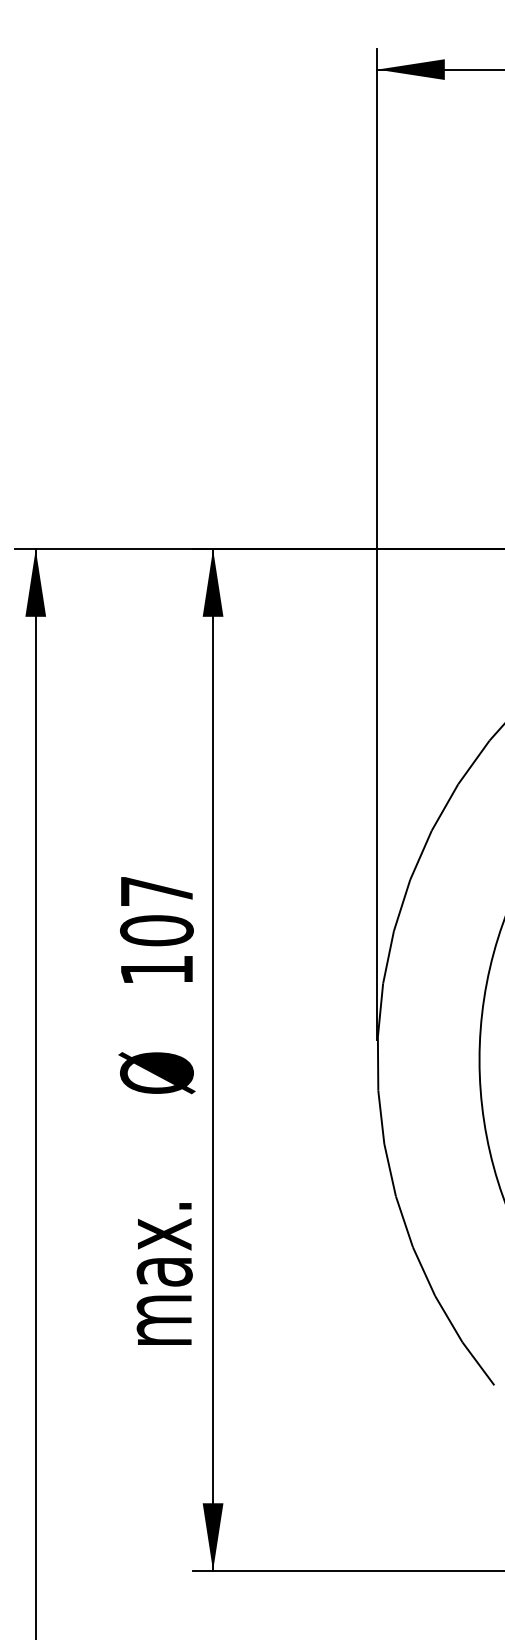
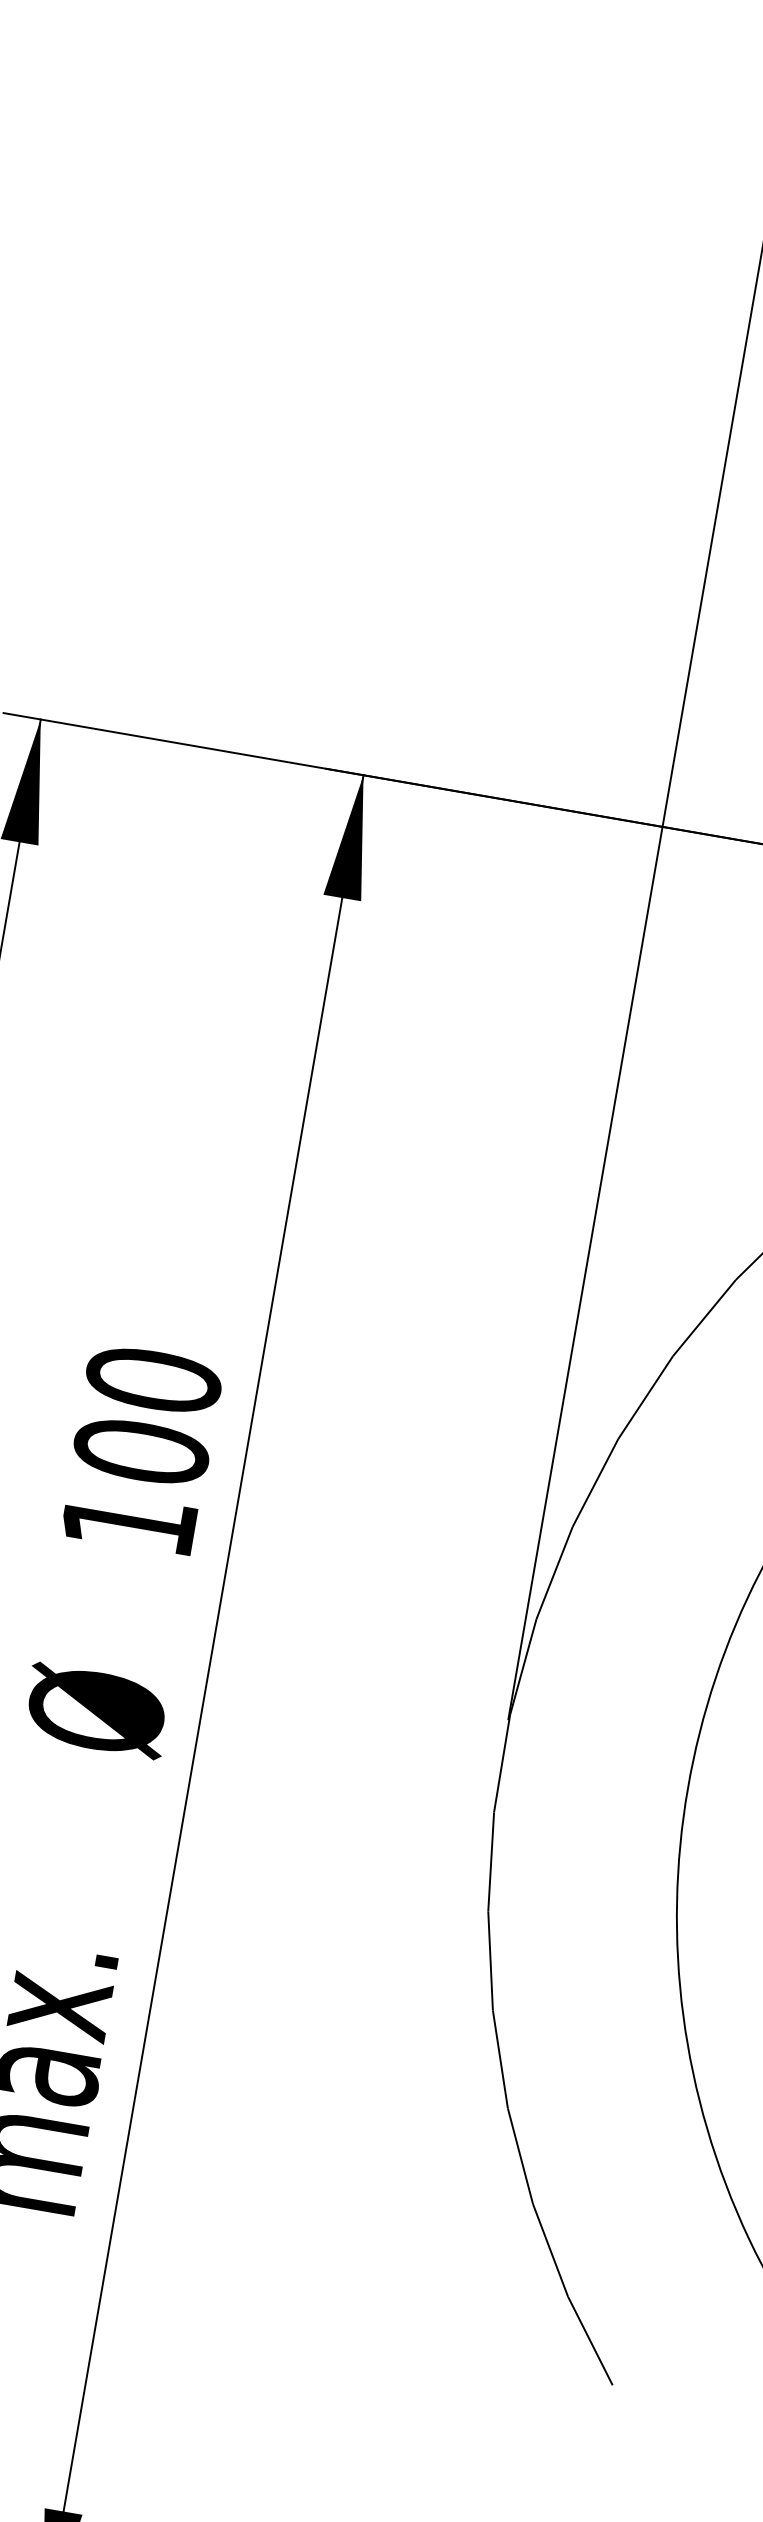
text: (156, 891) -> (152, 1380), 107 -> 100

